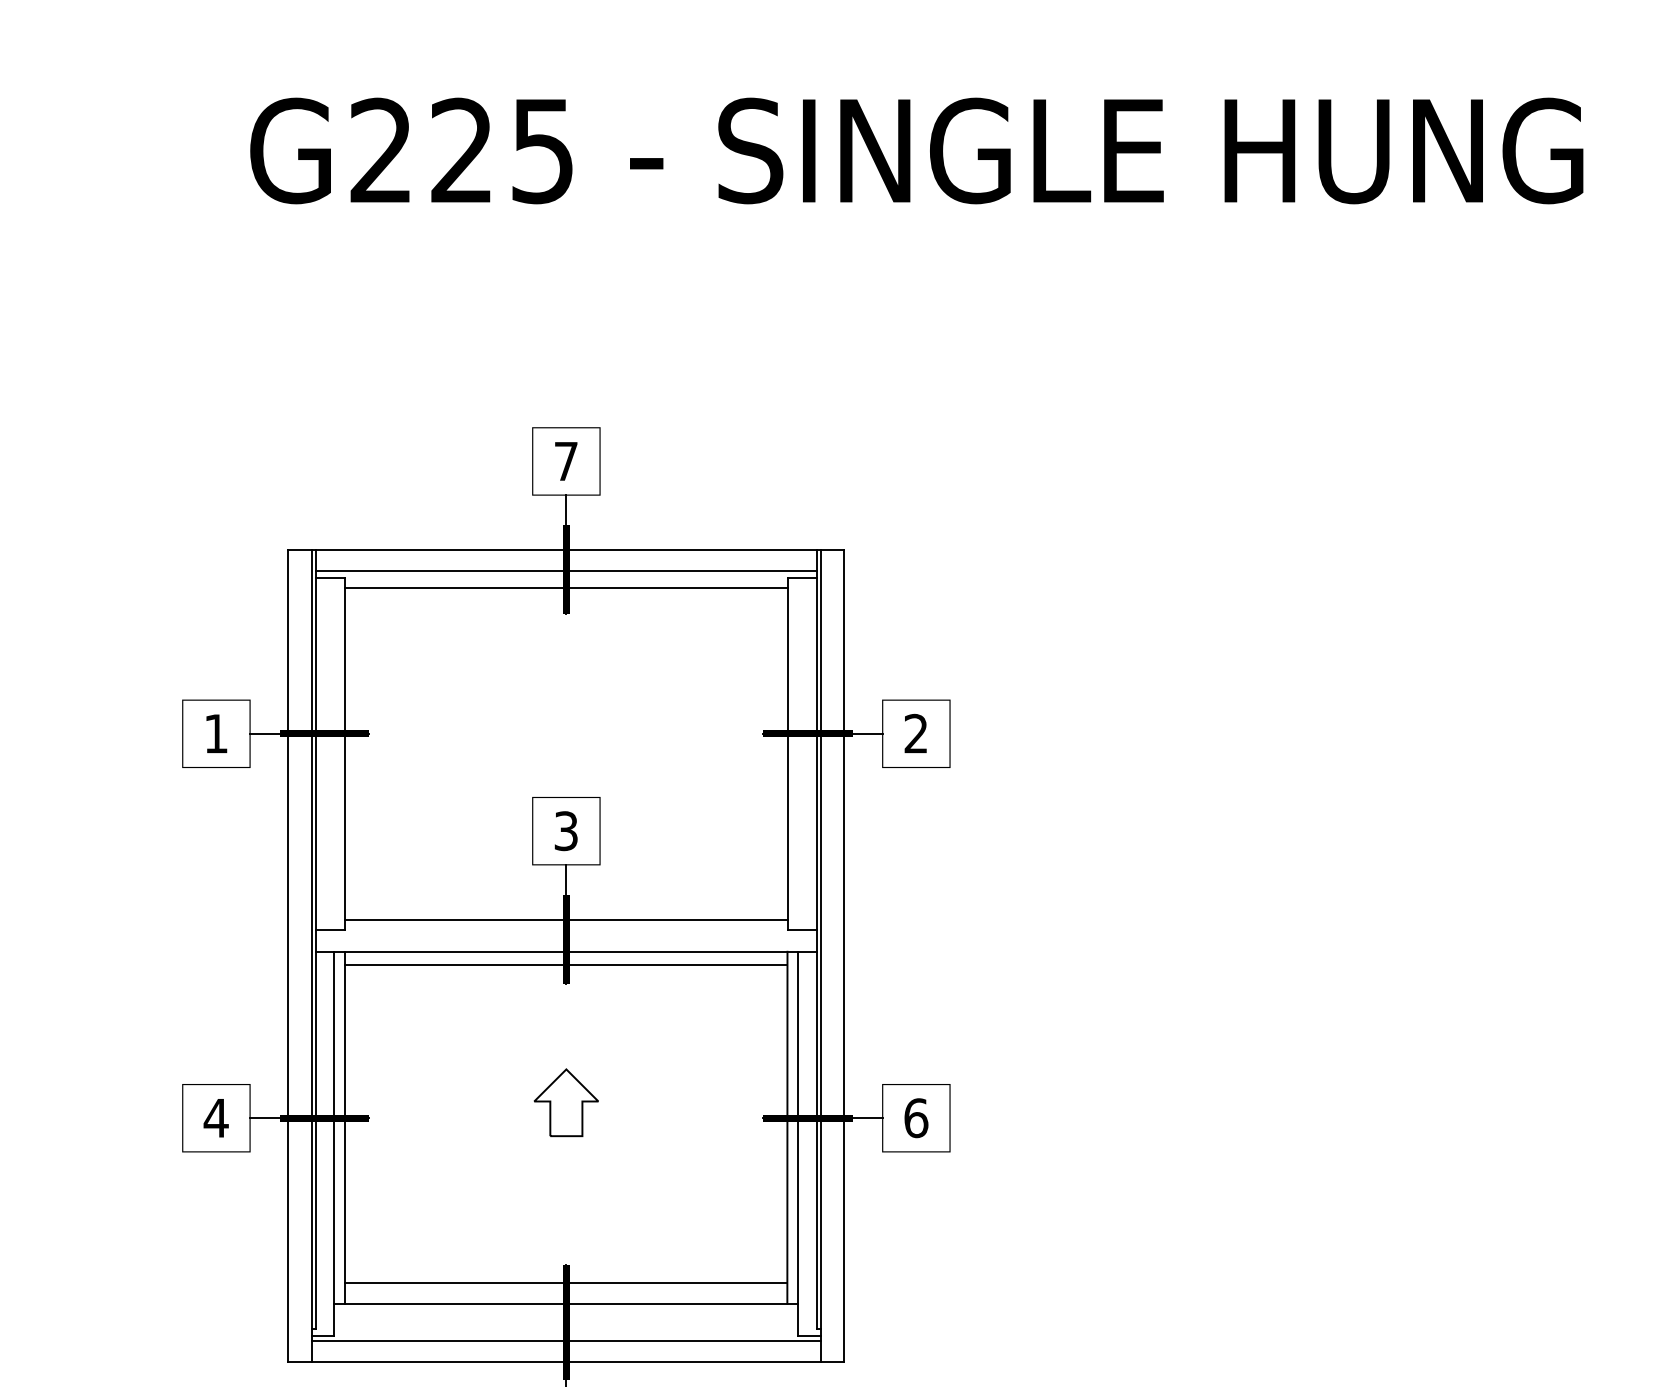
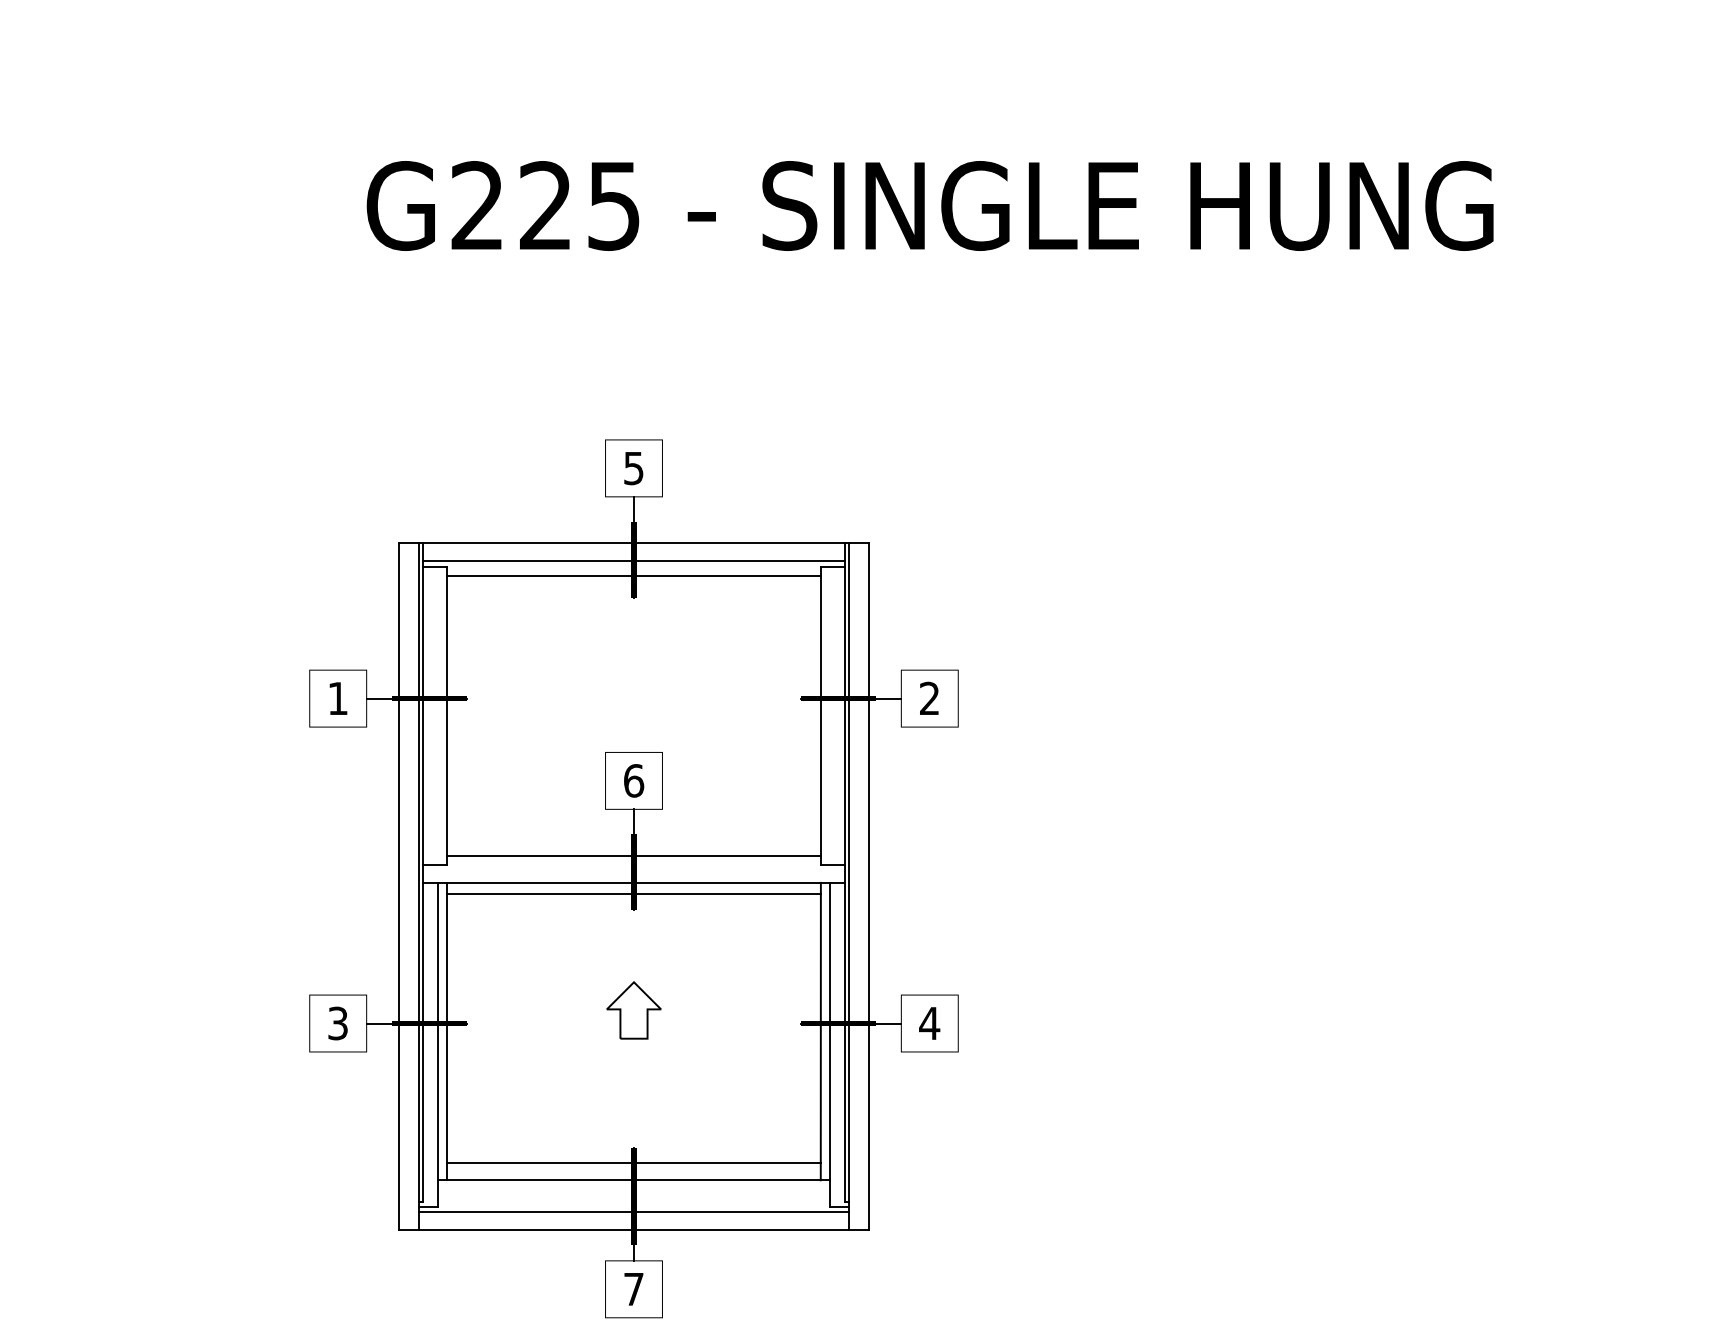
text: (565, 461) -> (633, 468), 7 -> 5
text: (566, 830) -> (634, 780), 3 -> 6
text: (215, 1118) -> (337, 1023), 4 -> 3
text: (915, 1118) -> (929, 1023), 6 -> 4

